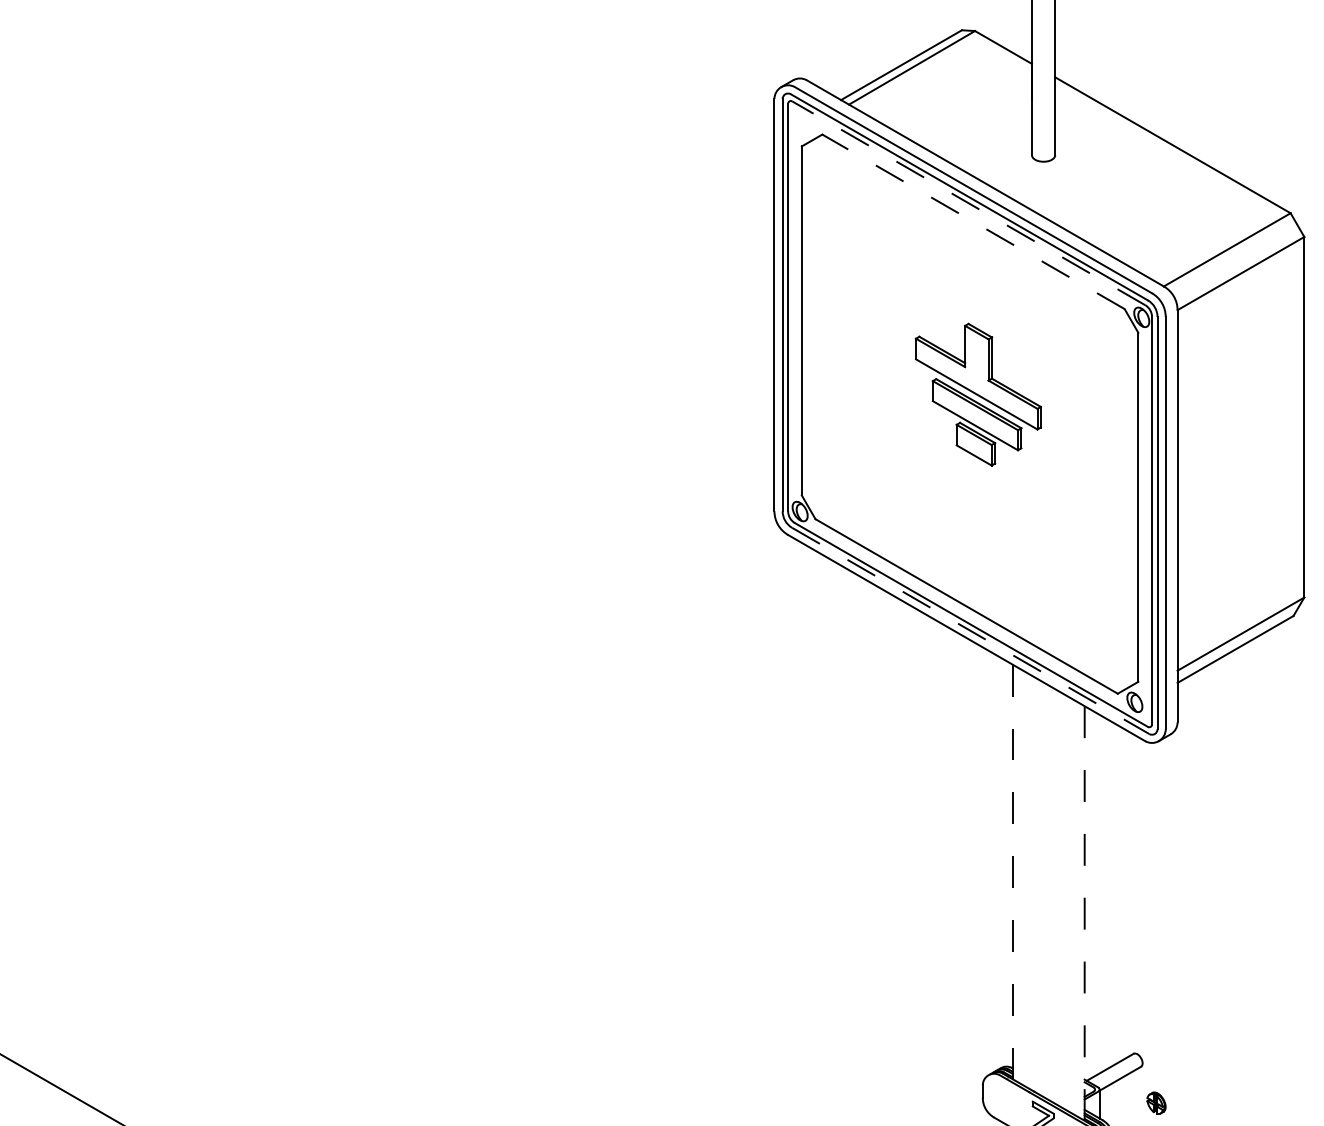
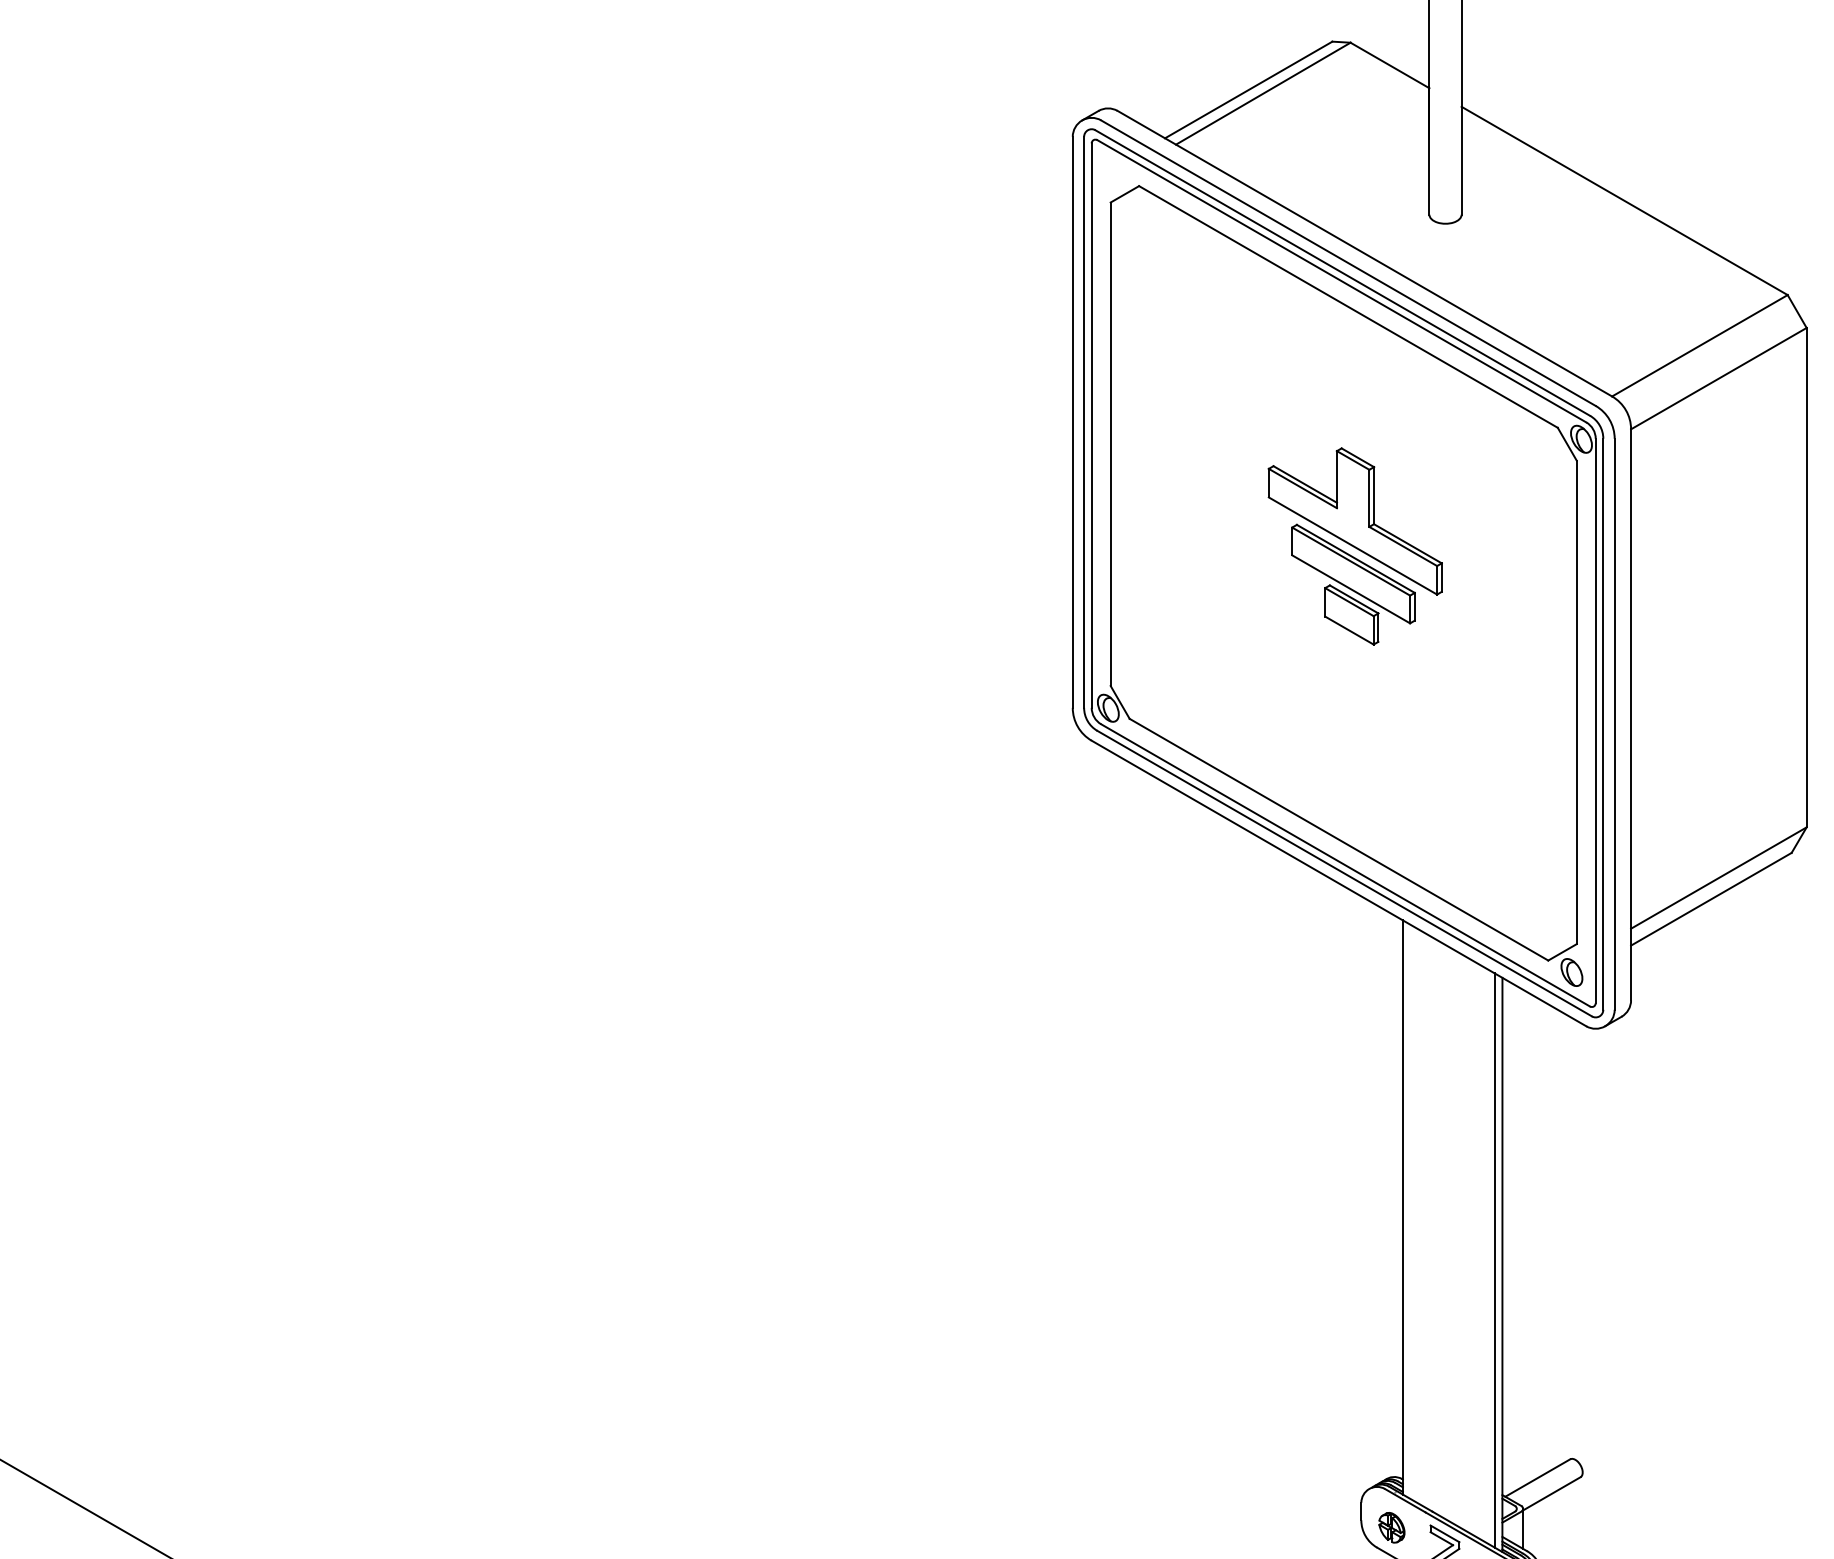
line: (968, 203) -> (1341, 281), dashed -> solid
line: (973, 221) -> (1348, 306), dashed -> solid
line: (970, 630) -> (1344, 873), dashed -> solid
line: (1012, 872) -> (1402, 1207), dashed -> solid
line: (1078, 910) -> (1494, 1260), added
line: (1084, 913) -> (1502, 1265), dashed -> solid
part: (1156, 1103) -> (1391, 1527), moved

